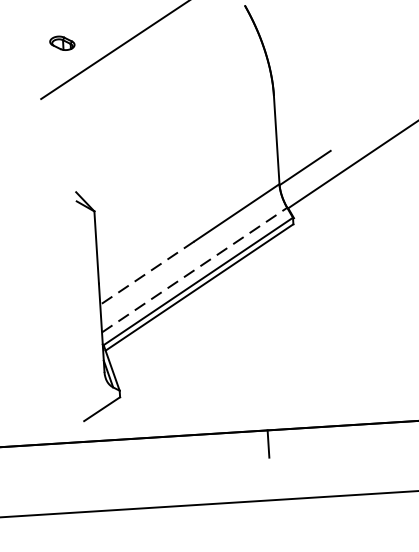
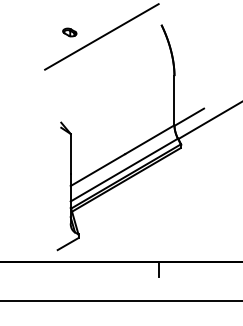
part: (61, 43) -> (69, 32), moved
line: (194, 269) -> (124, 169), dashed -> solid
line: (146, 273) -> (97, 170), dashed -> solid

